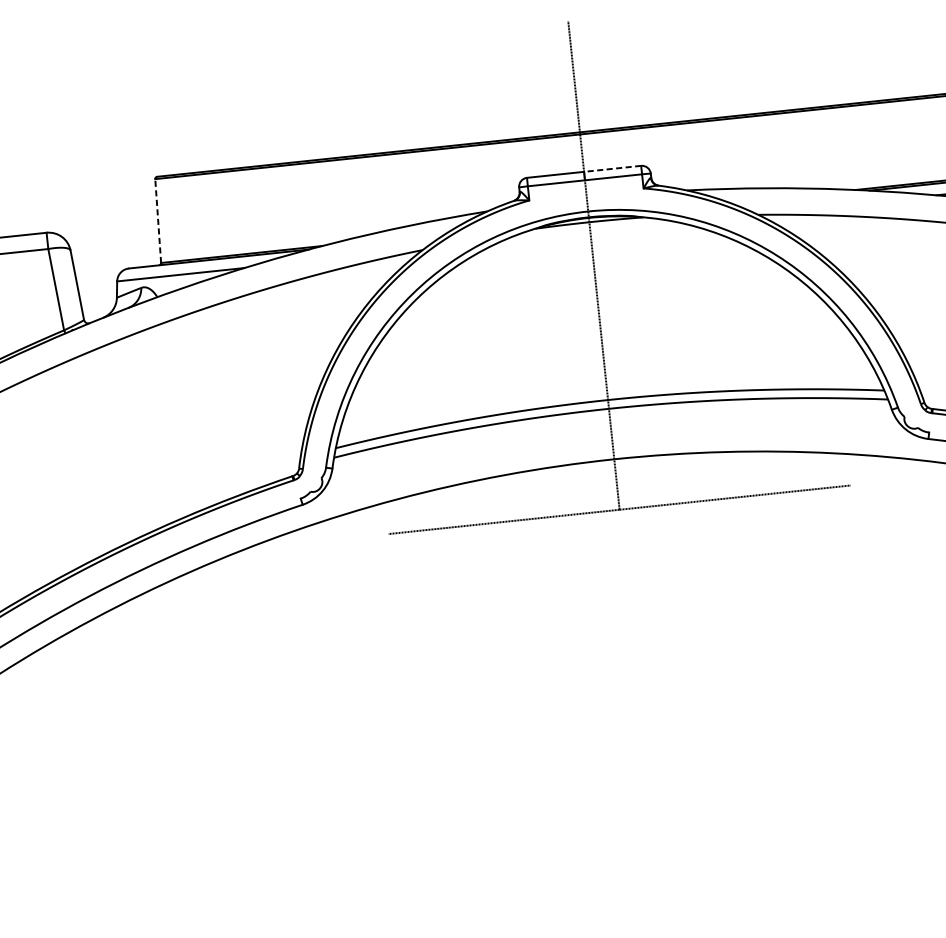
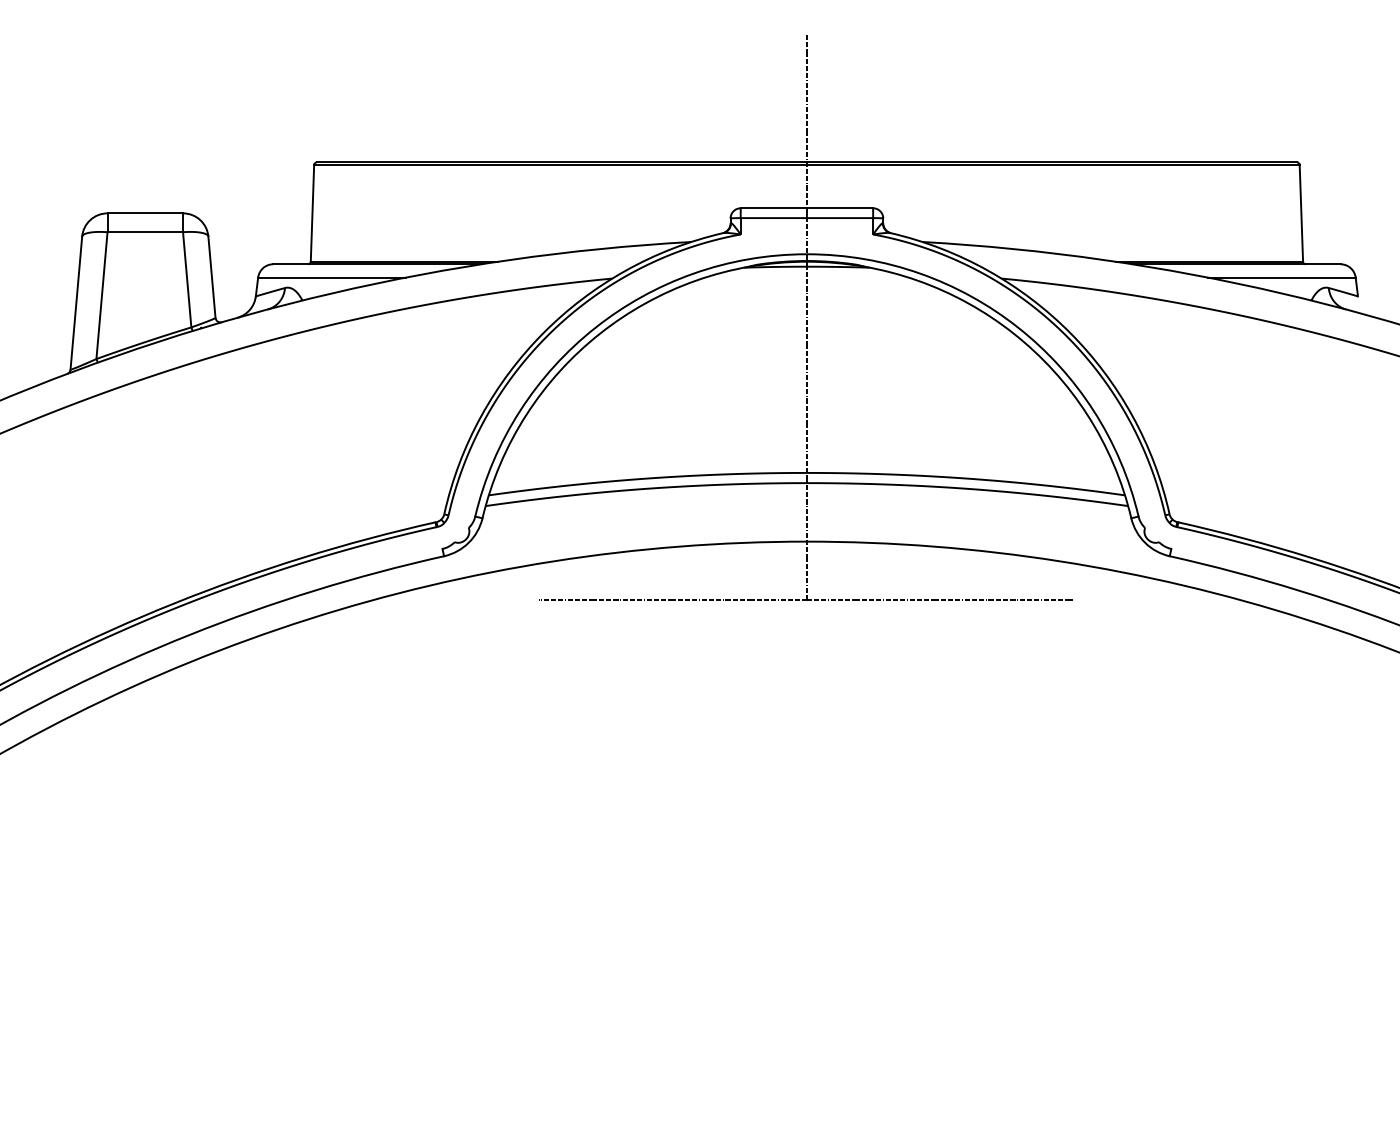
line: (612, 169) -> (839, 208), dashed -> solid
line: (158, 220) -> (312, 212), dashed -> solid

